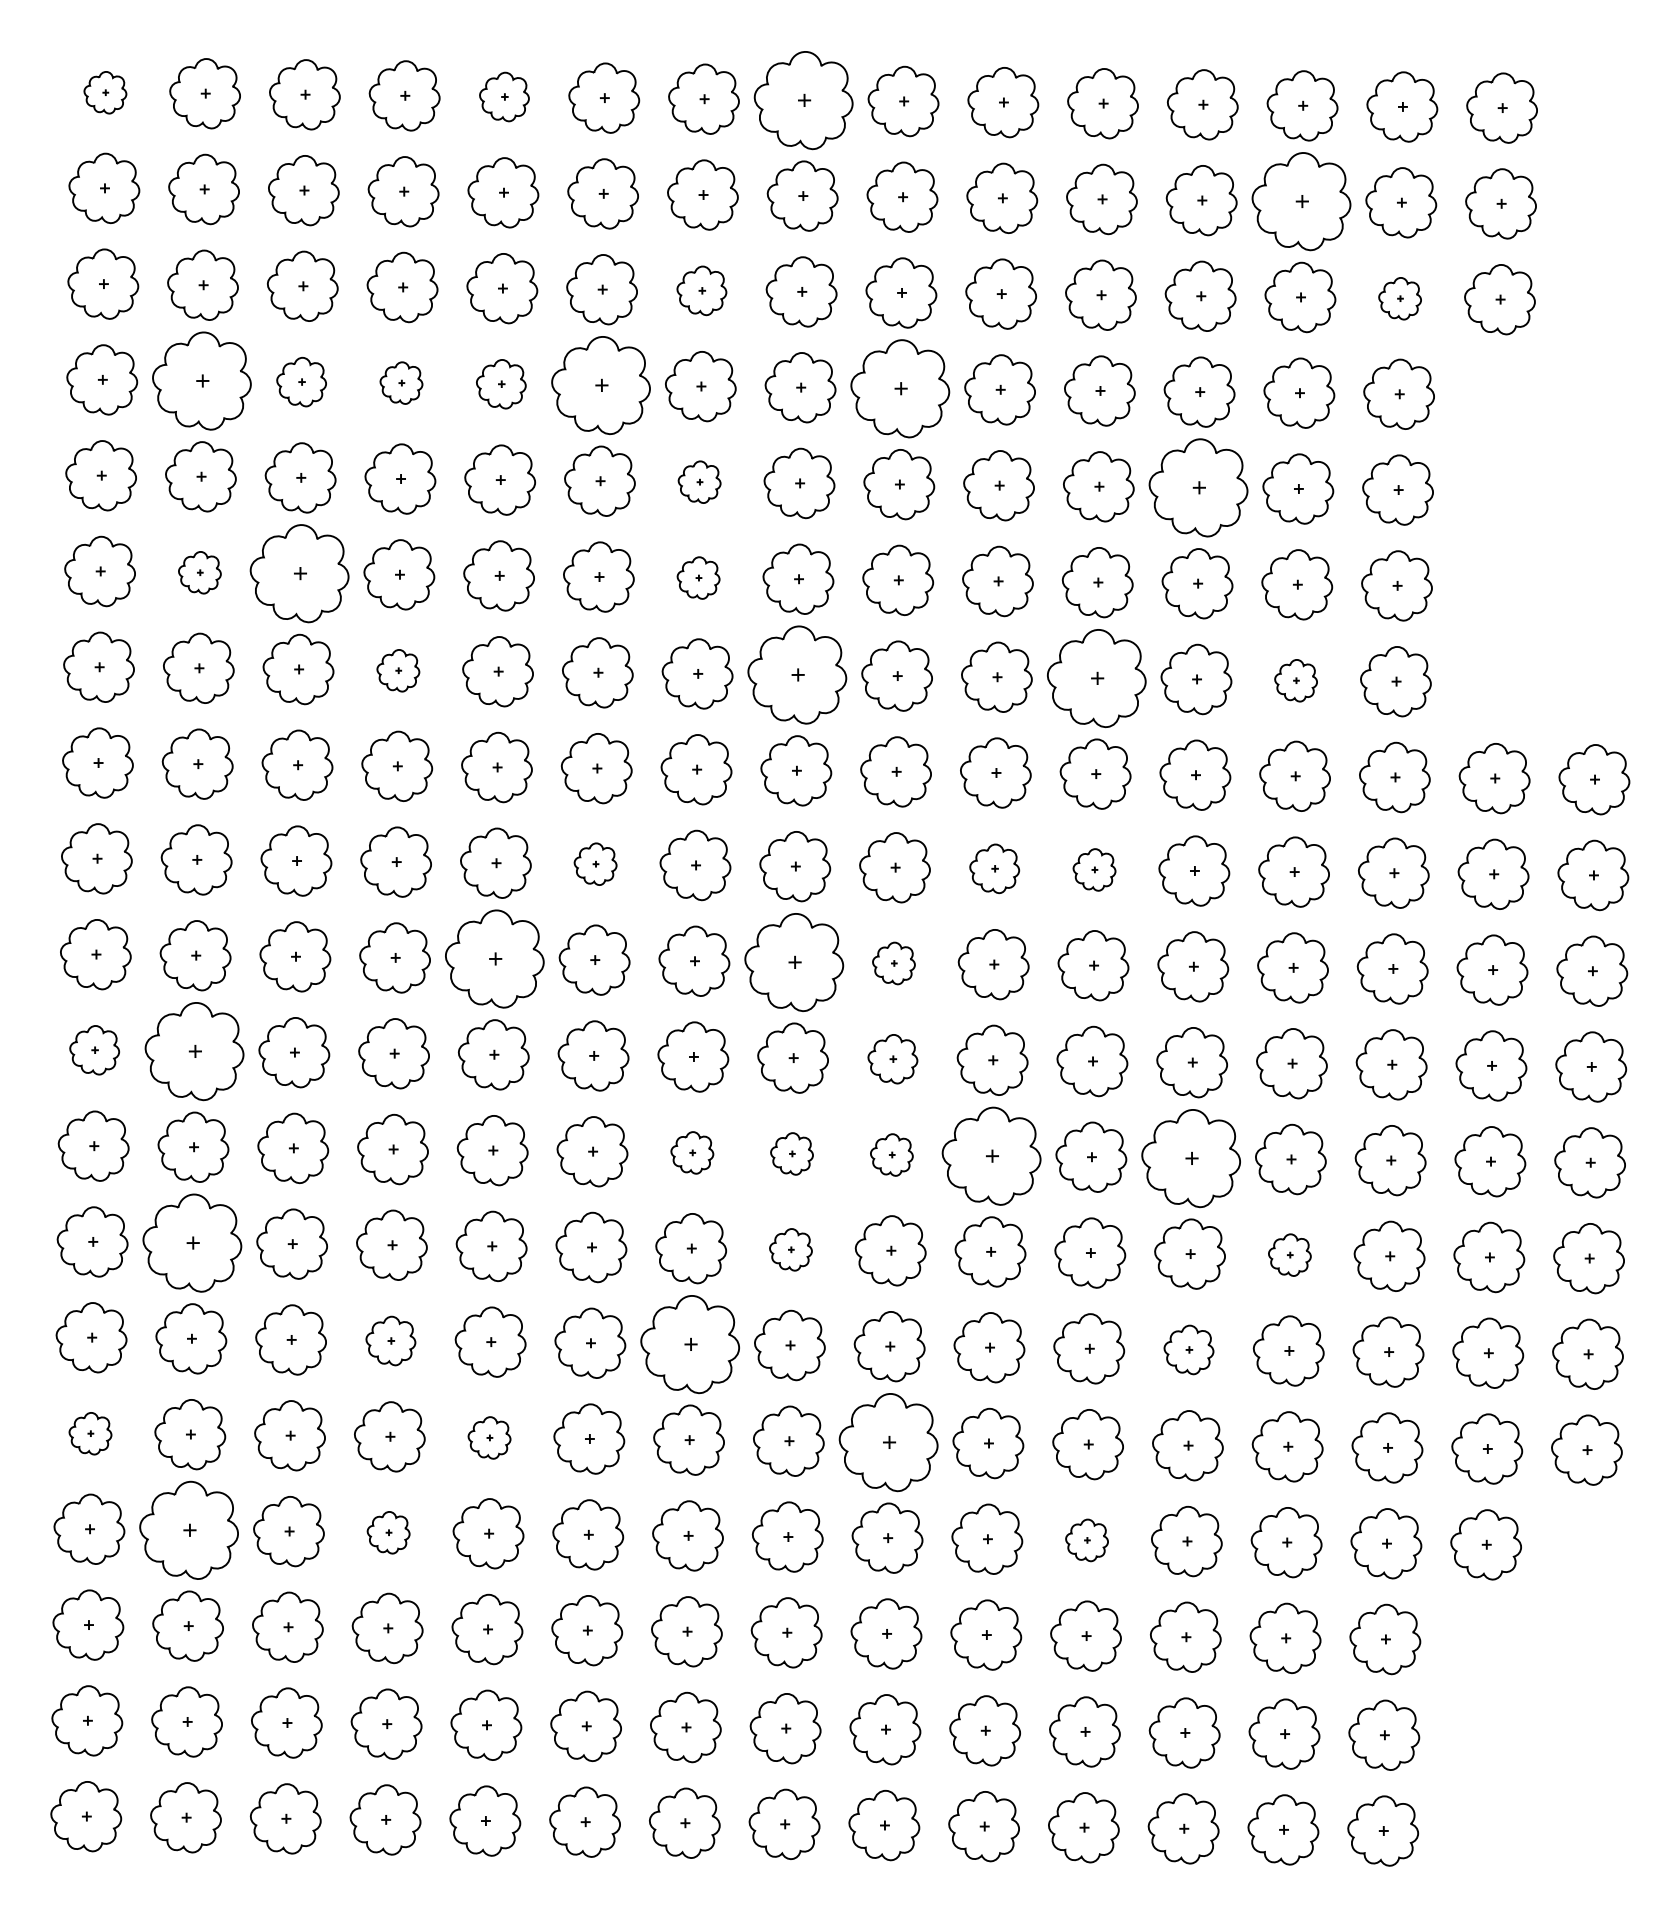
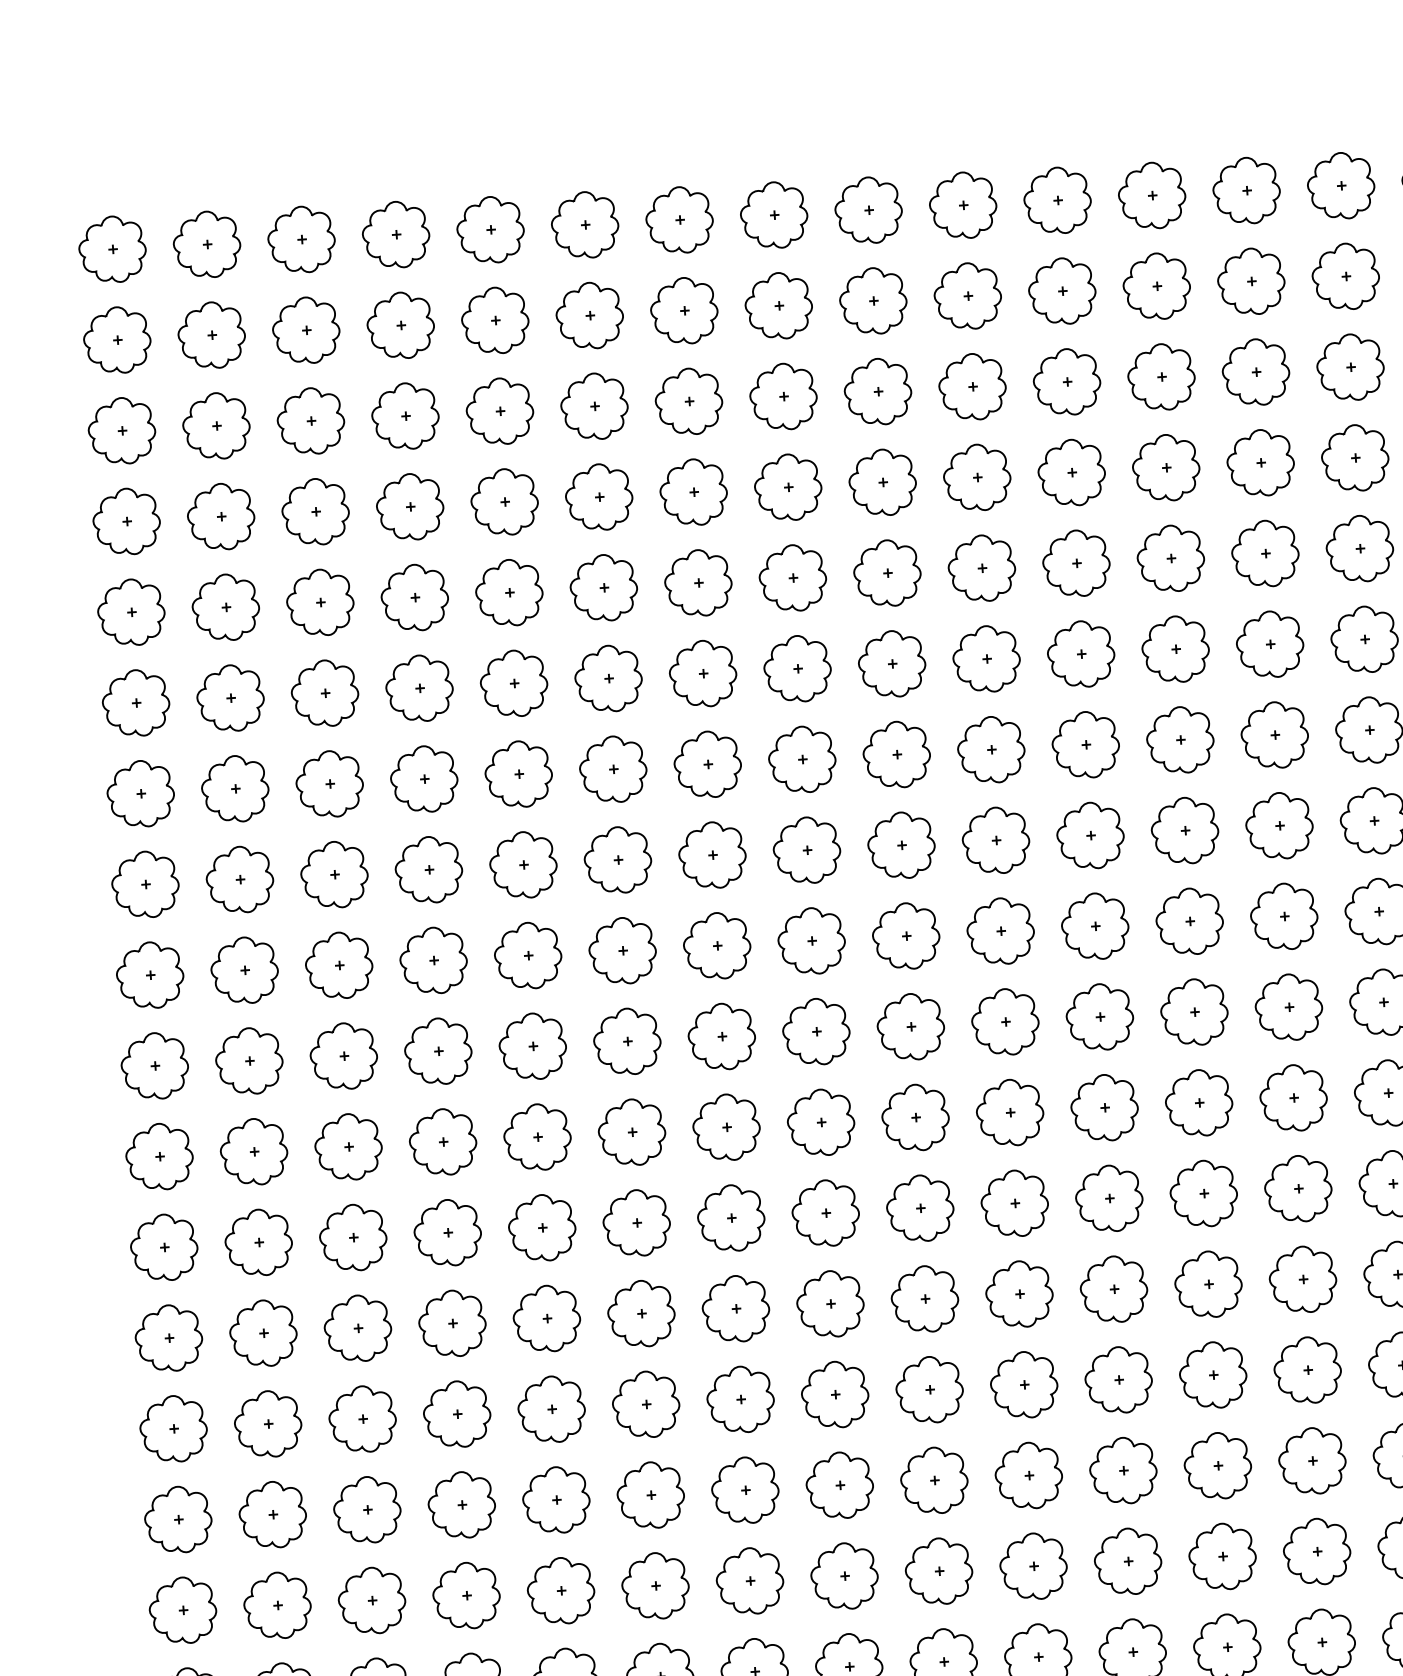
part: (105, 92) -> (112, 249), size x1.67
part: (504, 96) -> (490, 229), size x1.43
part: (803, 99) -> (773, 214), size x0.71
part: (1301, 201) -> (1251, 281), size x0.71
part: (701, 290) -> (688, 401), size x1.43
part: (1399, 298) -> (1349, 367), size x1.67
part: (201, 380) -> (220, 516), size x0.71
part: (301, 381) -> (315, 511), size x1.43
part: (401, 382) -> (410, 506), size x1.67
part: (501, 383) -> (504, 501), size x1.43
part: (600, 385) -> (598, 497), size x0.71
part: (900, 388) -> (882, 482), size x0.71
part: (699, 481) -> (698, 582), size x1.67
part: (1198, 487) -> (1170, 558), size x0.71
part: (199, 572) -> (230, 698), size x1.67
part: (299, 573) -> (324, 693), size x0.71
part: (698, 577) -> (702, 673), size x1.67
part: (398, 670) -> (424, 779), size x1.67
part: (797, 674) -> (802, 759), size x0.71
part: (1096, 677) -> (1085, 744), size x0.71
part: (1295, 680) -> (1274, 735), size x1.67
part: (595, 863) -> (622, 950), size x1.67
part: (994, 868) -> (1000, 931), size x1.43
part: (1094, 869) -> (1095, 926), size x1.67
part: (494, 958) -> (532, 1045), size x0.71
part: (793, 961) -> (815, 1031), size x0.71
part: (893, 963) -> (910, 1026), size x1.67
part: (94, 1049) -> (159, 1155), size x1.43
part: (194, 1051) -> (254, 1151), size x0.71
part: (892, 1058) -> (915, 1116), size x1.43
part: (692, 1152) -> (731, 1217), size x1.67
part: (791, 1153) -> (825, 1212), size x1.67
part: (891, 1154) -> (919, 1207), size x1.67
part: (991, 1155) -> (1014, 1202), size x0.71
part: (1190, 1157) -> (1203, 1192), size x0.71
part: (192, 1242) -> (263, 1332), size x0.71
part: (790, 1249) -> (829, 1303), size x1.67
part: (1289, 1254) -> (1302, 1278), size x1.67
part: (390, 1340) -> (456, 1413), size x1.43
part: (689, 1343) -> (739, 1398), size x0.71
part: (1188, 1349) -> (1212, 1374), size x1.43
part: (90, 1433) -> (178, 1519), size x1.67
part: (489, 1437) -> (556, 1499), size x1.67
part: (888, 1441) -> (934, 1479), size x0.71
part: (189, 1530) -> (277, 1605), size x0.71
part: (388, 1532) -> (466, 1595), size x1.67
part: (1086, 1540) -> (1127, 1561), size x1.67

